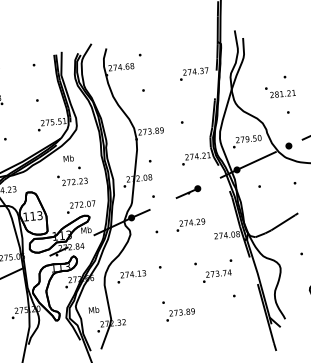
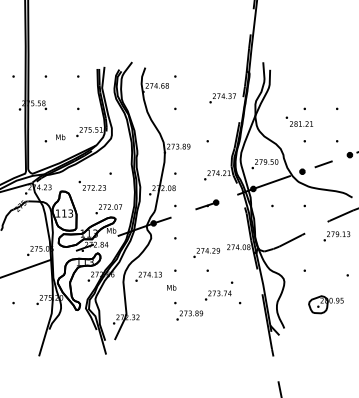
text: (68, 158) -> (60, 137), moved
text: (71, 179) -> (91, 185), moved
text: (190, 224) -> (206, 252), moved
text: (218, 270) -> (219, 290), moved
text: (93, 309) -> (171, 287), moved

